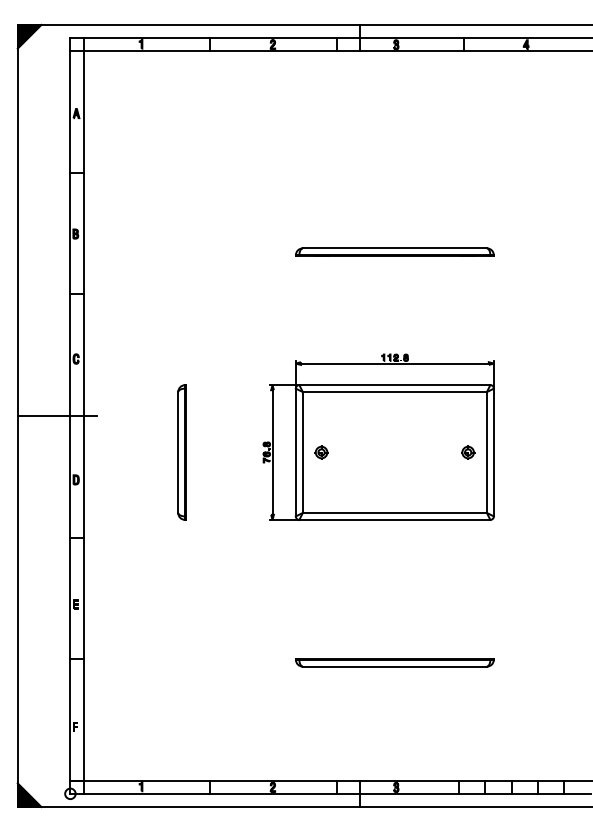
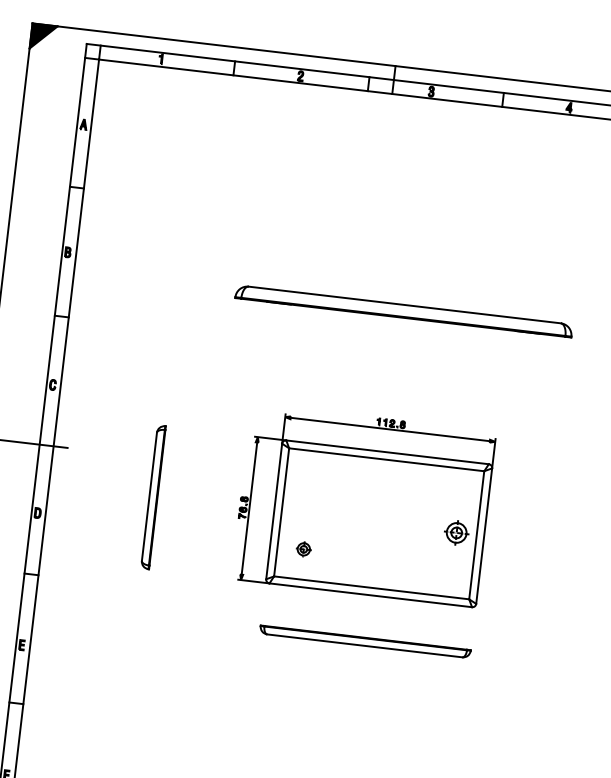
part: (394, 251) -> (403, 310), size x1.6
part: (321, 452) -> (303, 549), moved
part: (468, 452) -> (457, 532), size x1.6
part: (394, 662) -> (364, 641), moved

